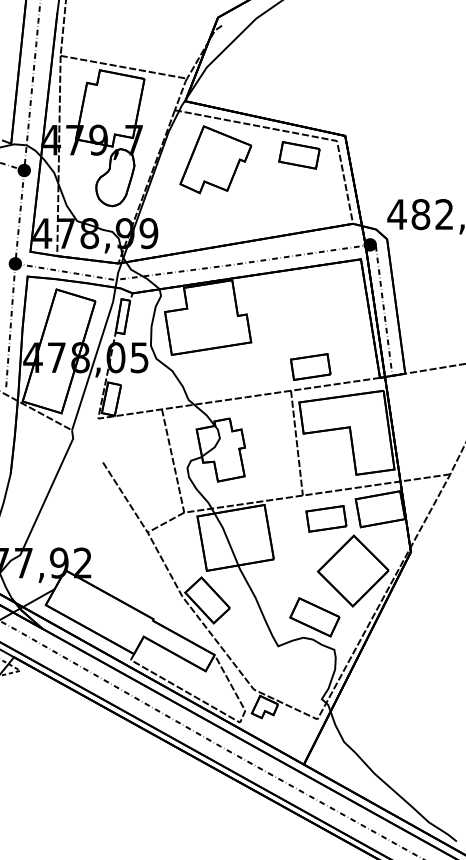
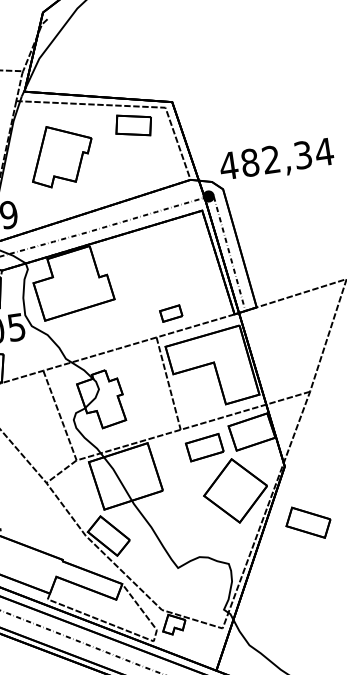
part: (215, 159) -> (61, 155), moved
part: (310, 366) -> (170, 313), size x0.6
part: (314, 617) -> (308, 522), moved

